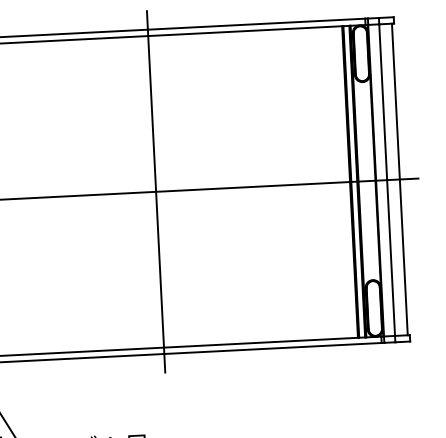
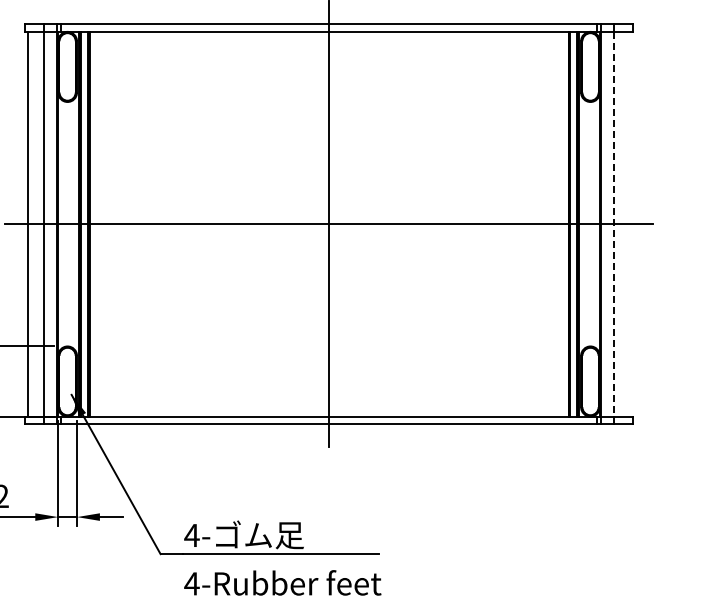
line: (400, 178) -> (630, 223), removed
line: (387, 180) -> (614, 224), solid -> dashed

